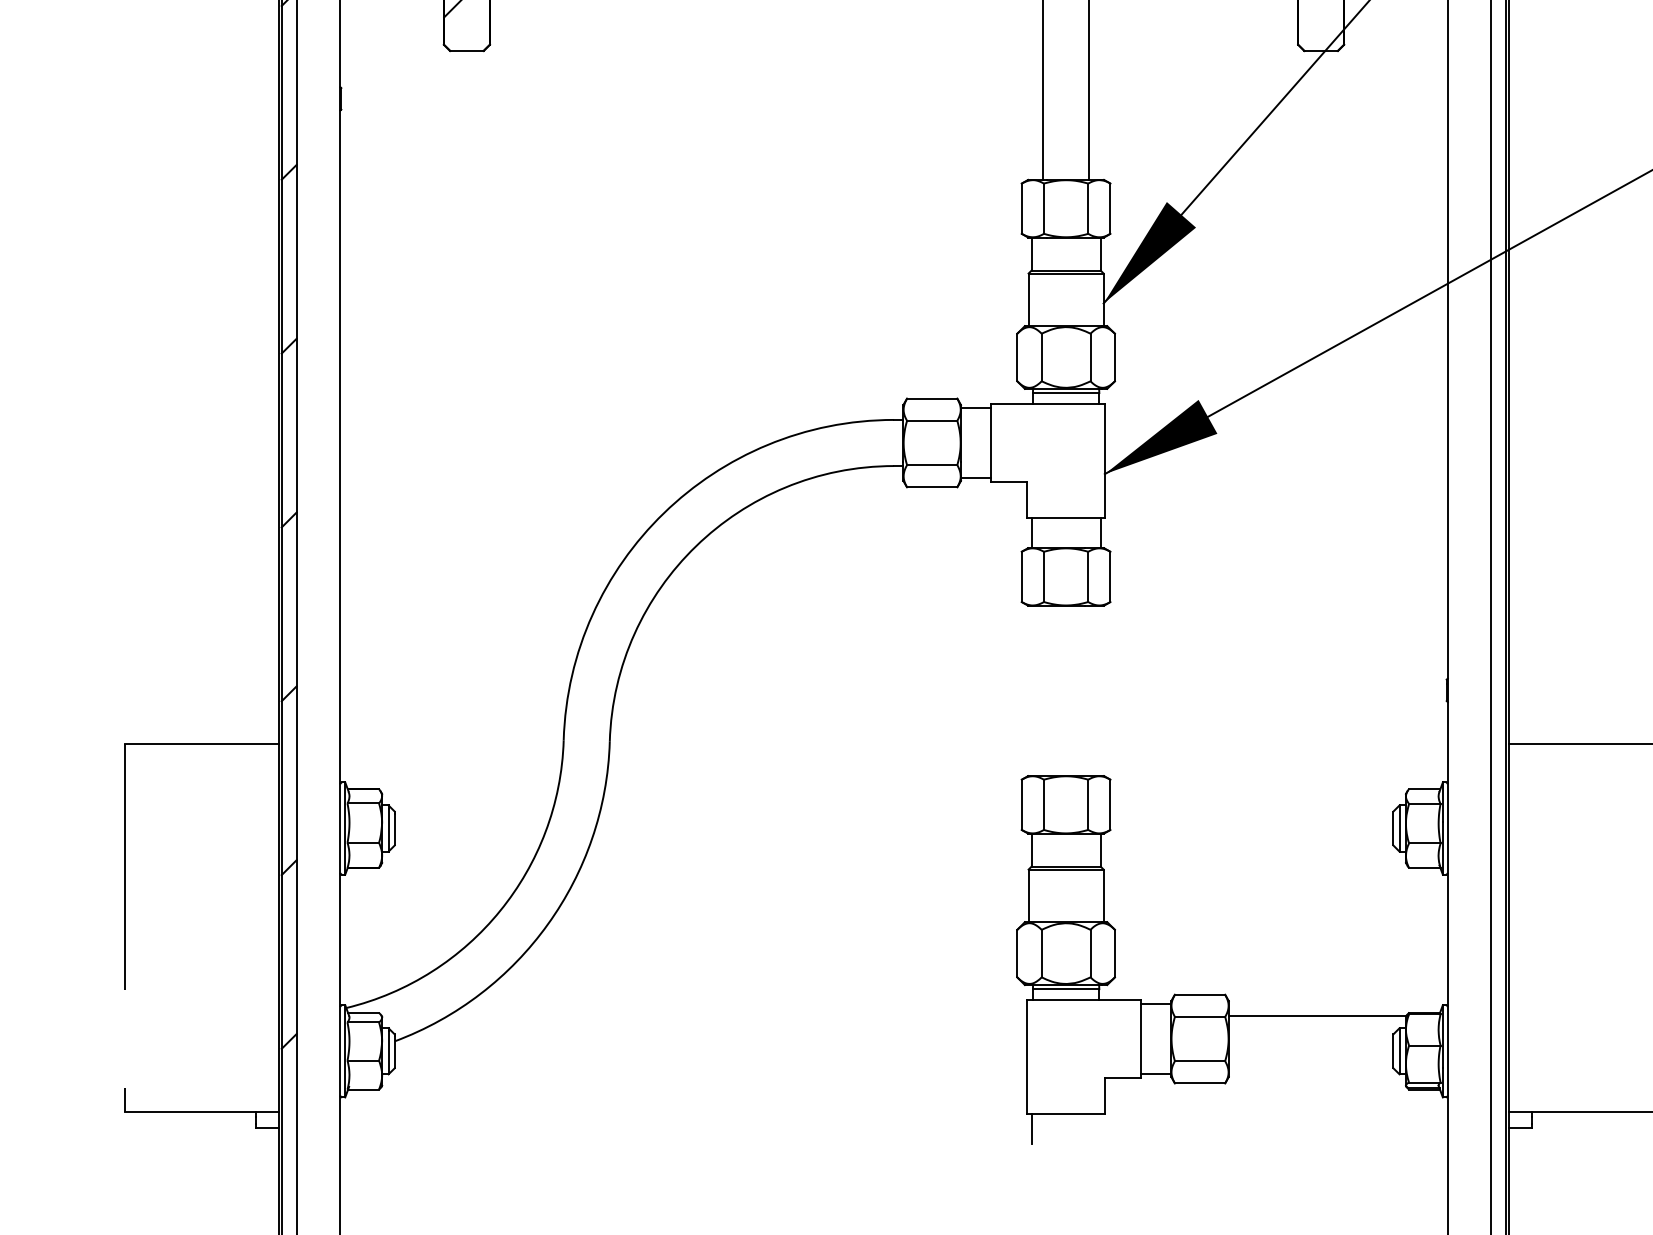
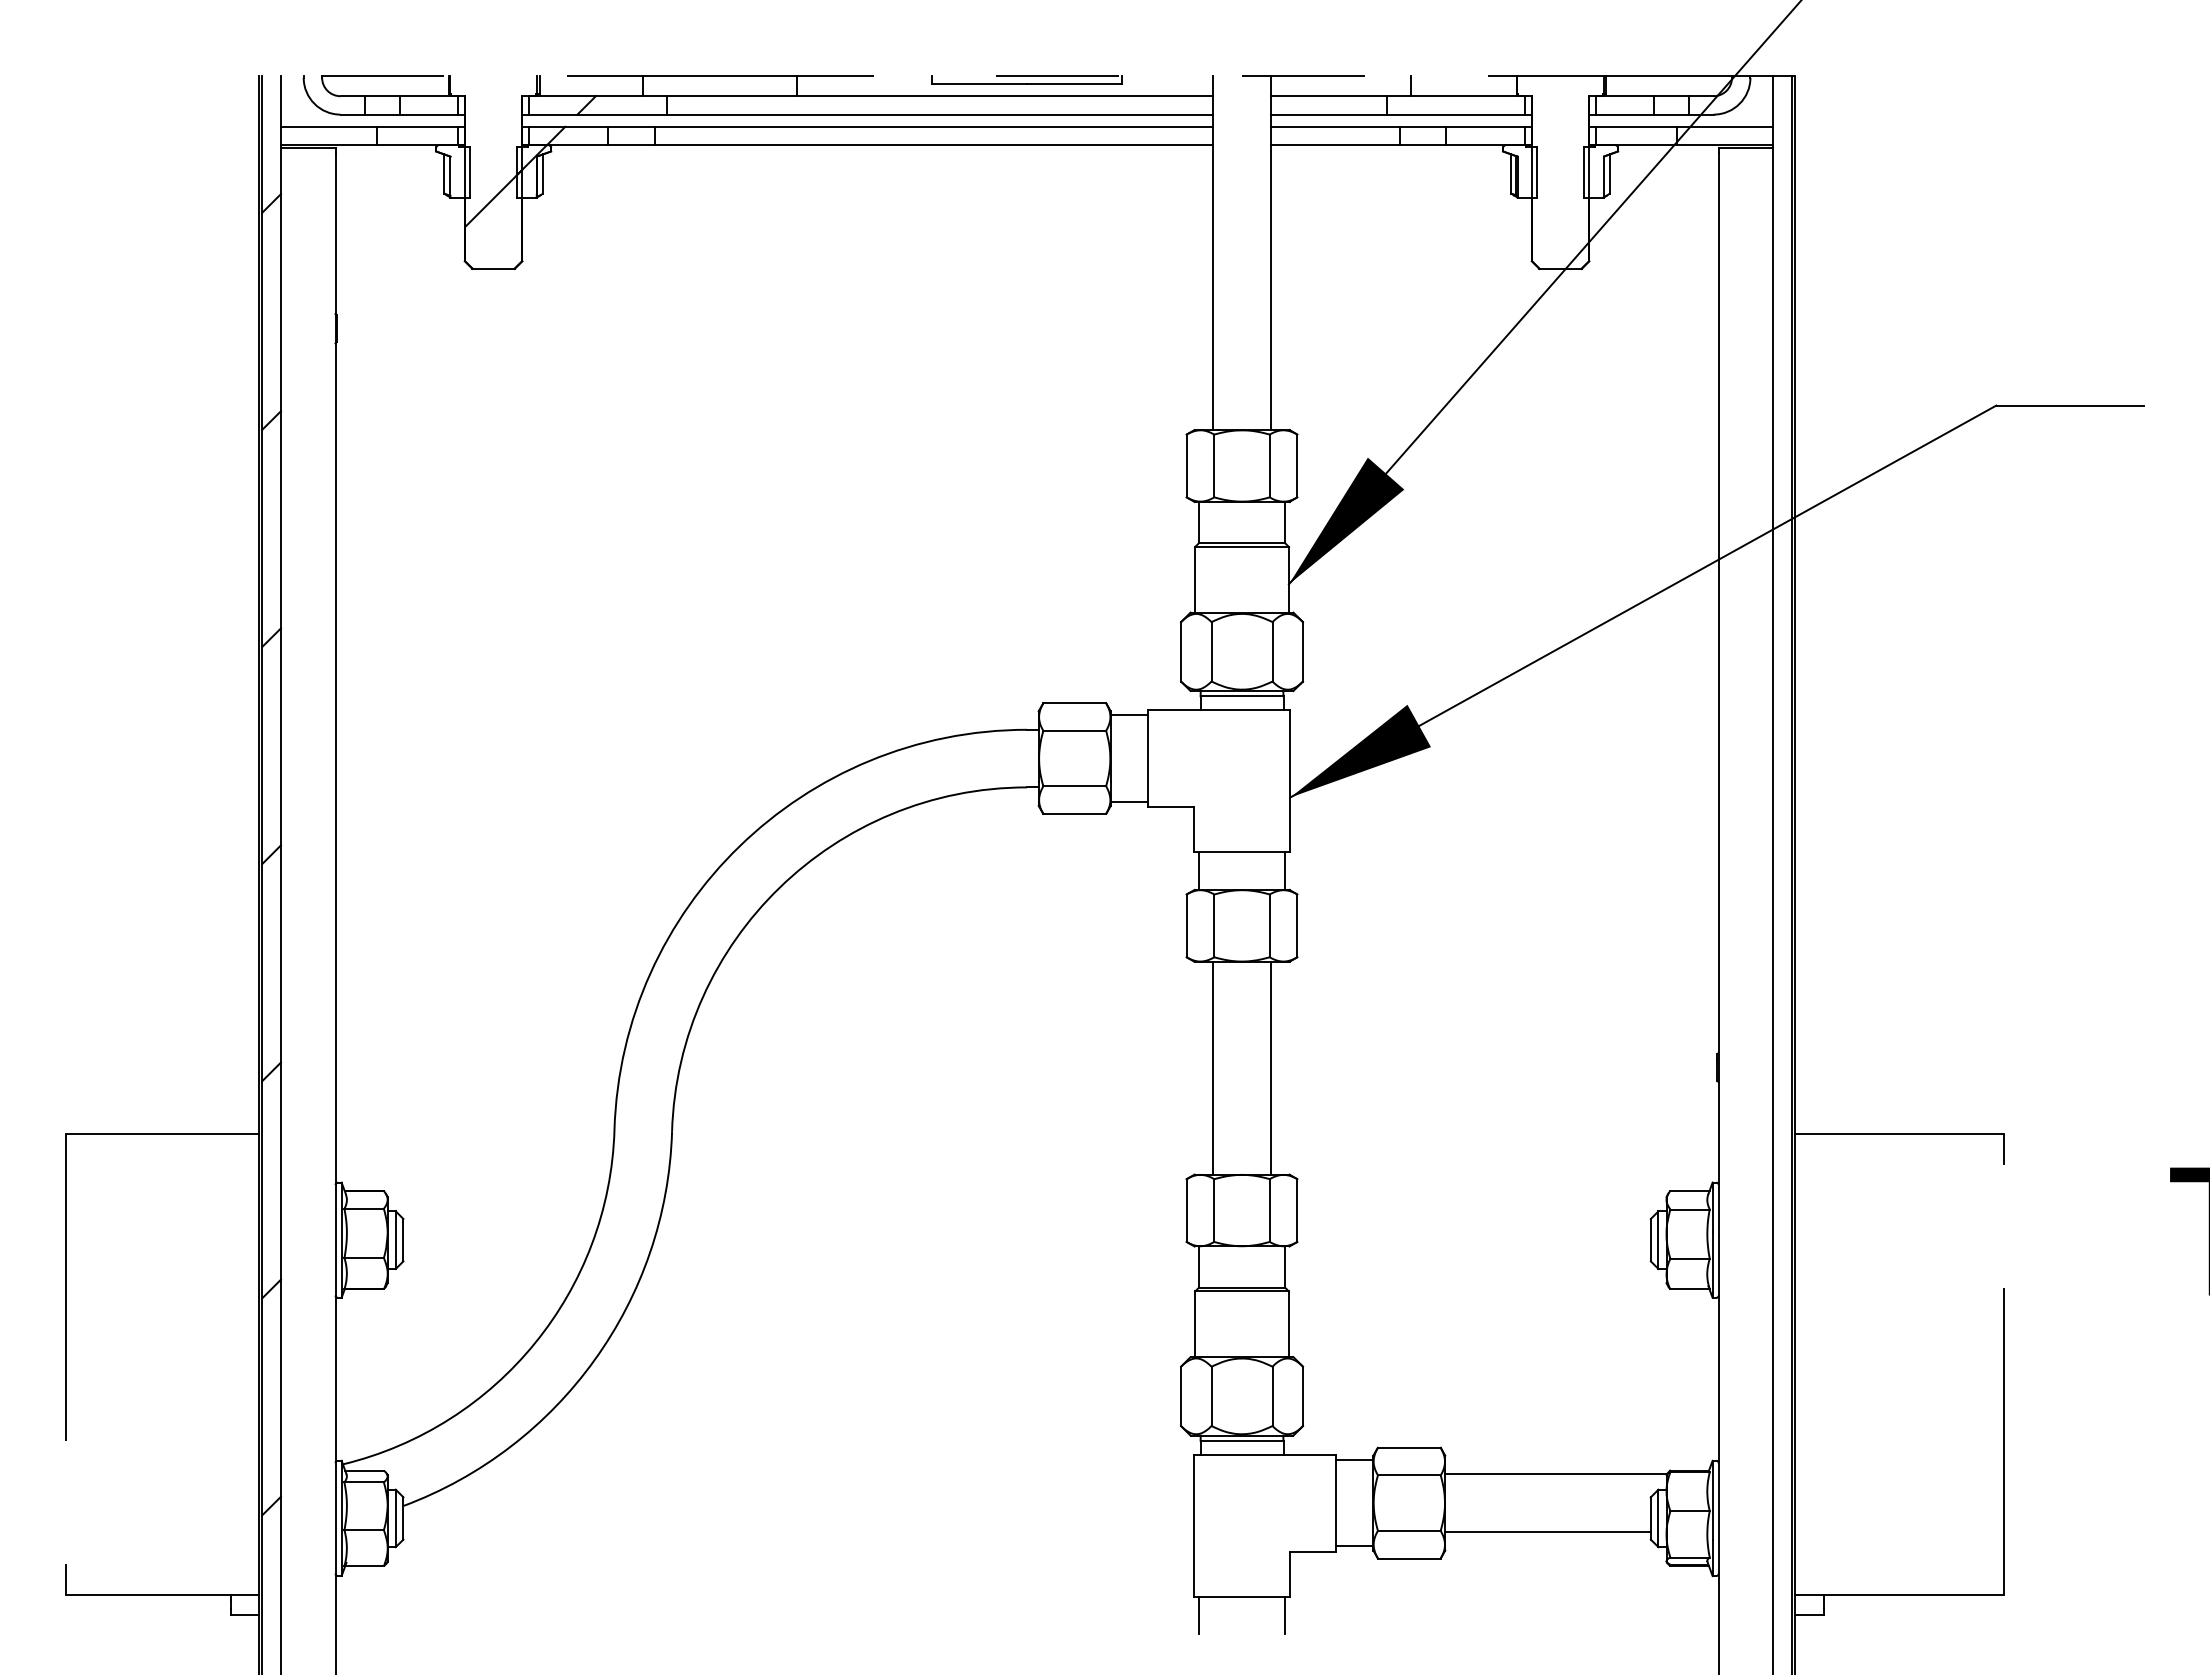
line: (1043, 690) -> (1213, 1067), added
line: (1088, 690) -> (1270, 1067), added
line: (1310, 1061) -> (1547, 1531), added
line: (1100, 1129) -> (1285, 1615), added

